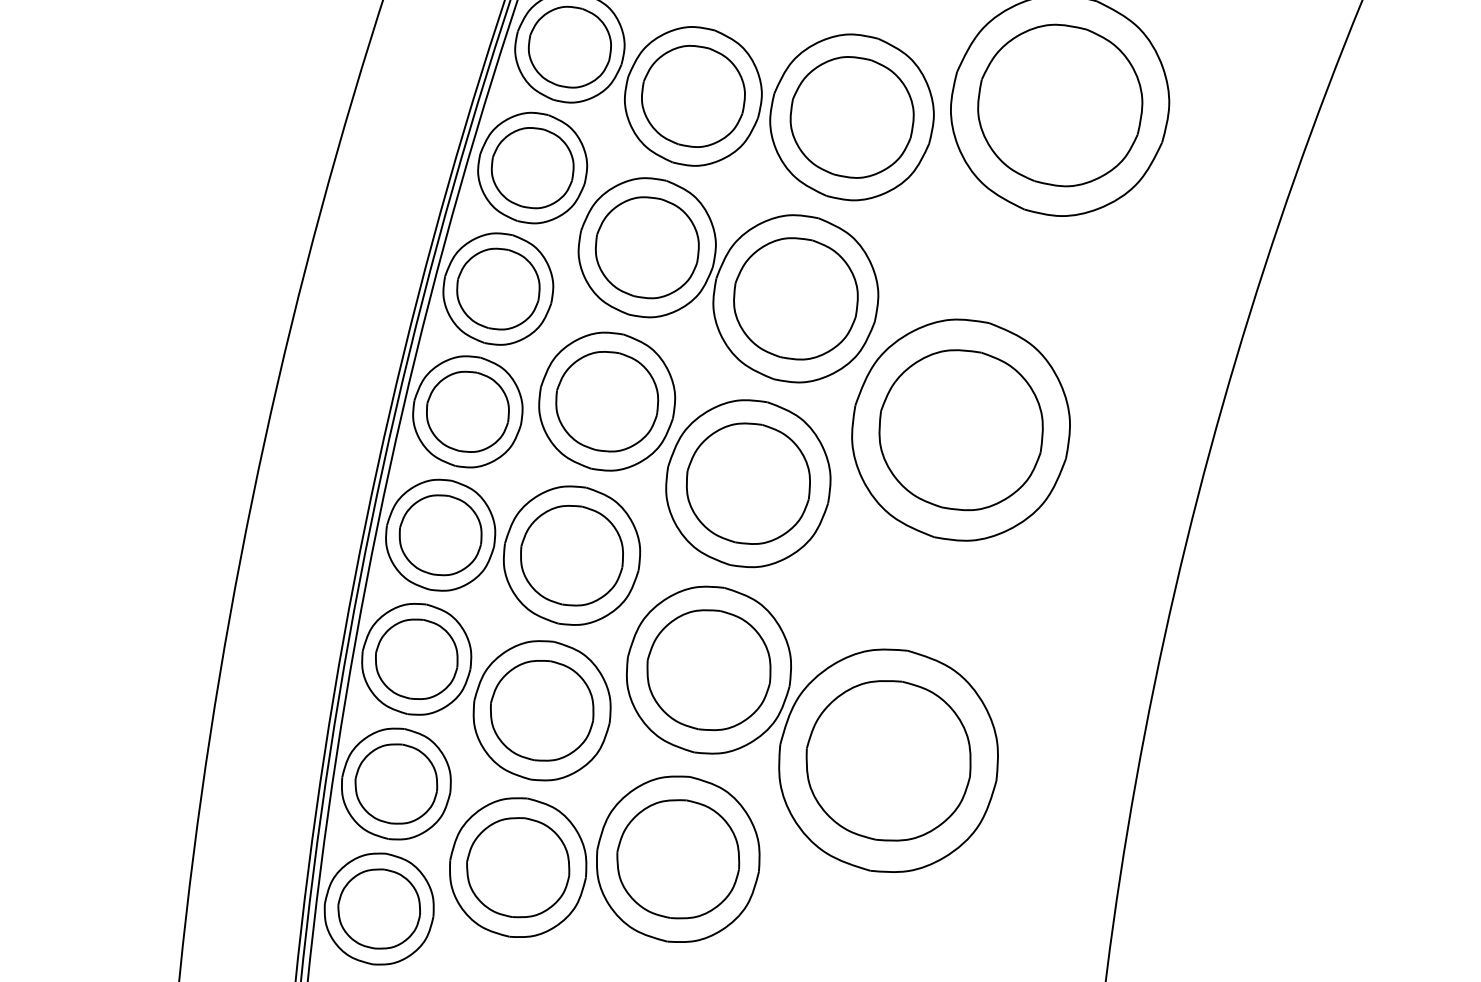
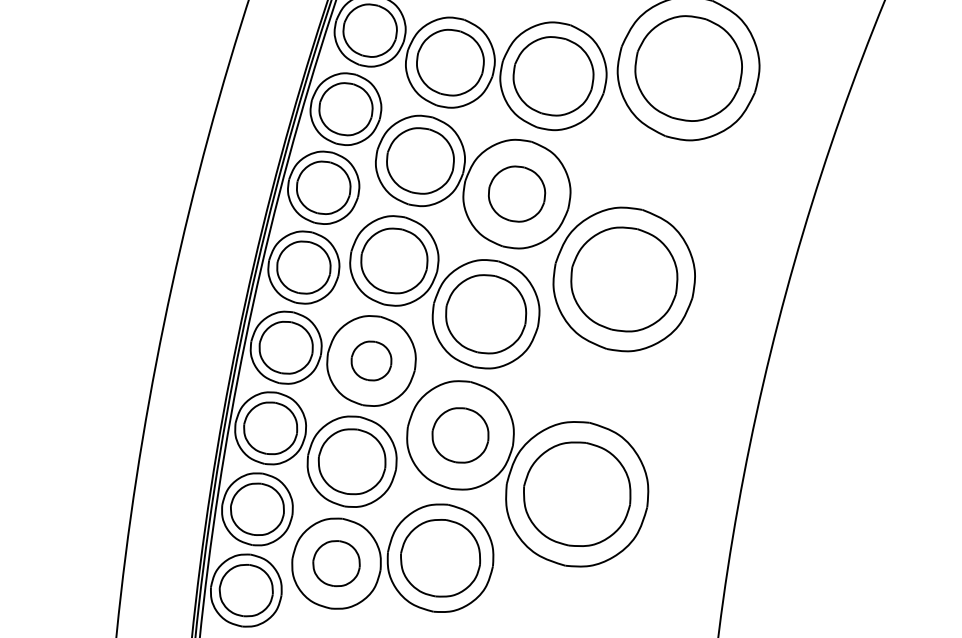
part: (795, 297) -> (516, 193), size x0.7
part: (571, 554) -> (371, 360), size x0.6
part: (708, 670) -> (460, 435), size x0.7
part: (518, 867) -> (336, 563), size x0.7

